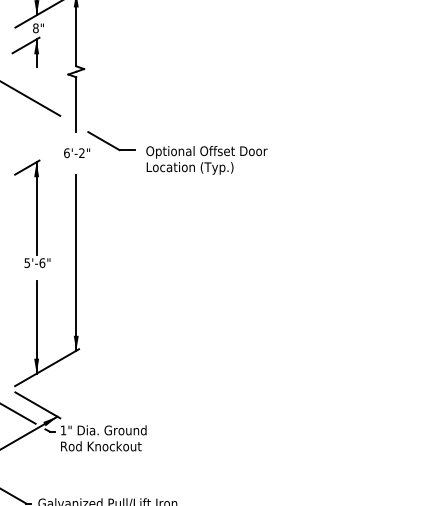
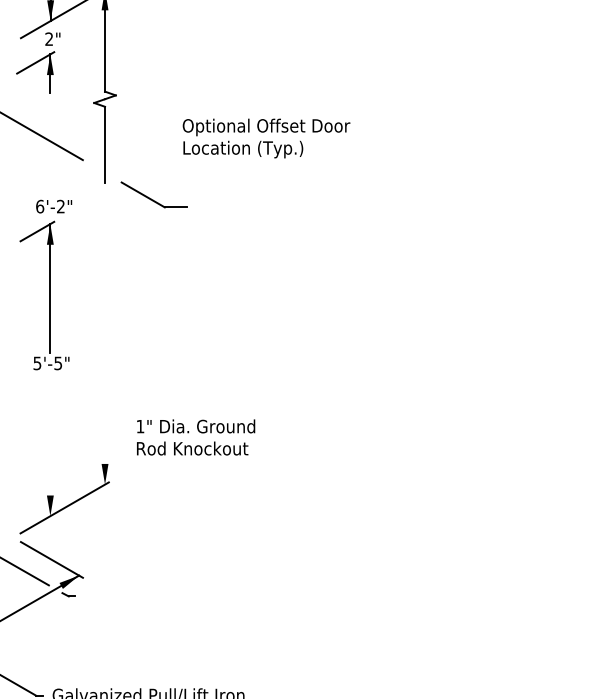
text: (36, 28) -> (49, 39), 8" -> 2"
text: (77, 153) -> (54, 206), moved
text: (206, 160) -> (266, 138), moved
text: (42, 263) -> (58, 363), 5'-6" -> 5'-5"
line: (76, 263) -> (105, 363), removed
line: (36, 326) -> (50, 451), removed
text: (104, 438) -> (196, 437), moved

